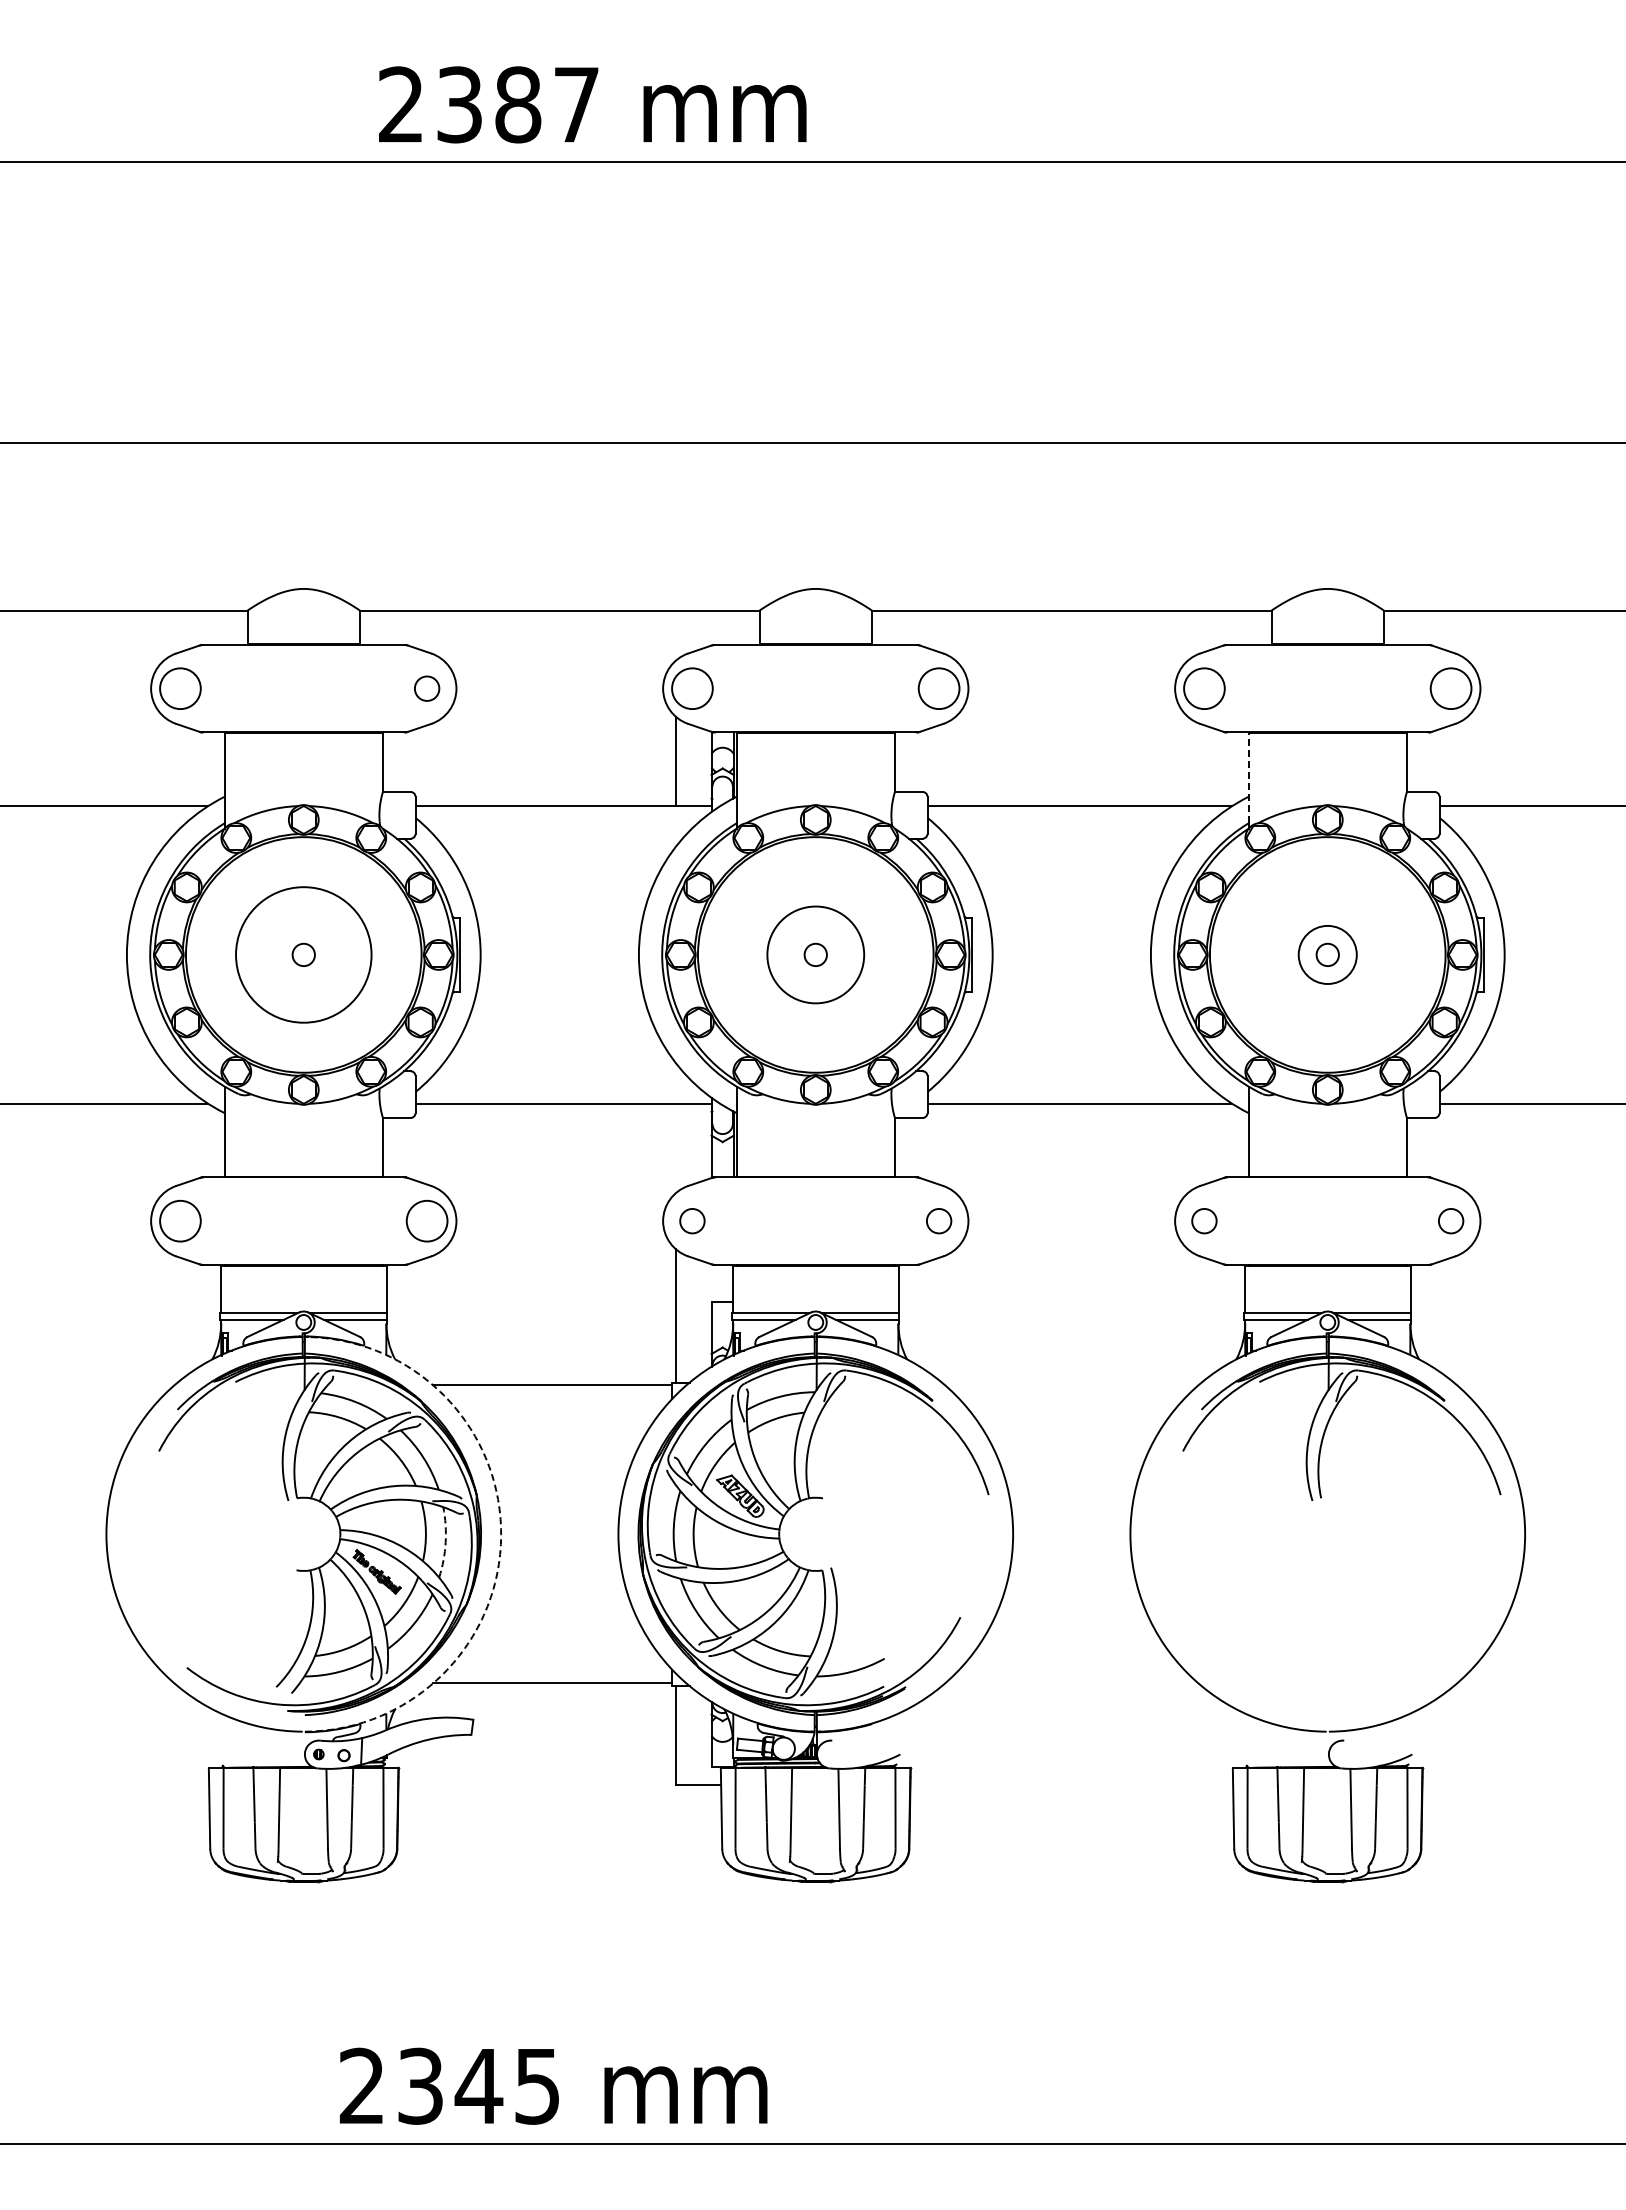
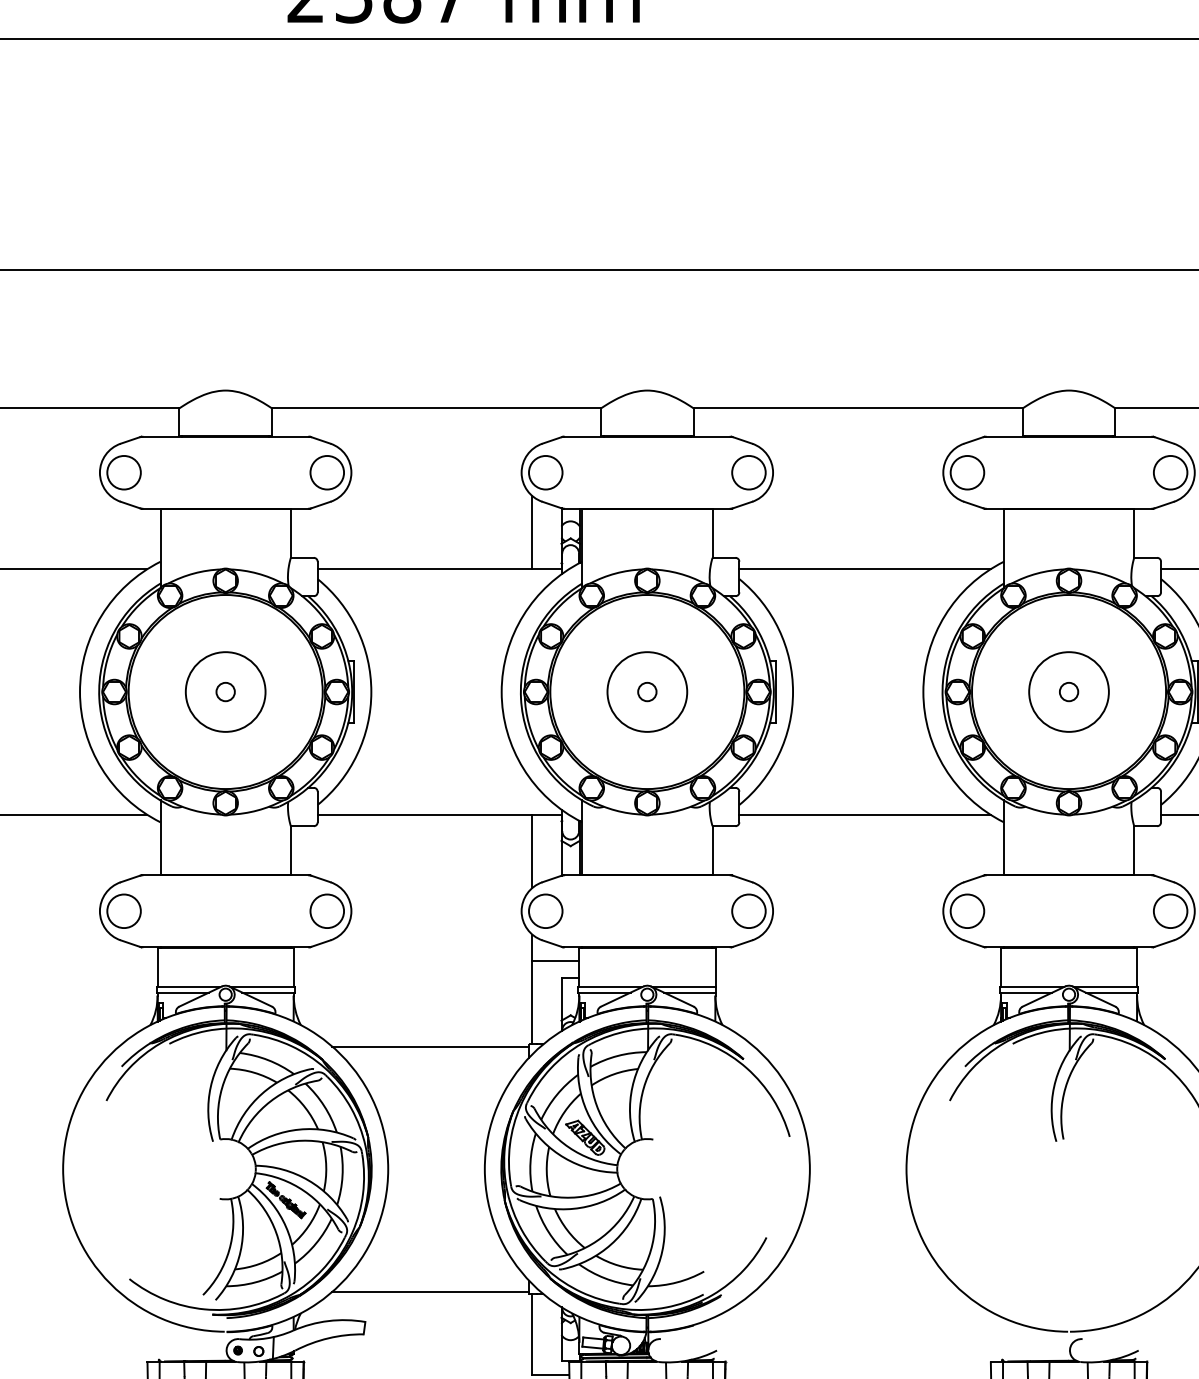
circle: (426, 688) -> (326, 472), size x1.67
line: (1248, 777) -> (1003, 545), dashed -> solid
circle: (303, 954) -> (225, 691), size x0.71
circle: (1327, 954) -> (1068, 691), size x1.67
line: (676, 1147) -> (532, 850), added
circle: (692, 1220) -> (545, 910), size x1.67
circle: (938, 1220) -> (748, 910), size x1.67
circle: (1204, 1220) -> (967, 910), size x1.67
circle: (1450, 1220) -> (1170, 910), size x1.67
line: (704, 1282) -> (555, 961), added
arc: (501, 1534) -> (388, 1169), dashed -> solid
arc: (445, 1542) -> (342, 1175), dashed -> solid

